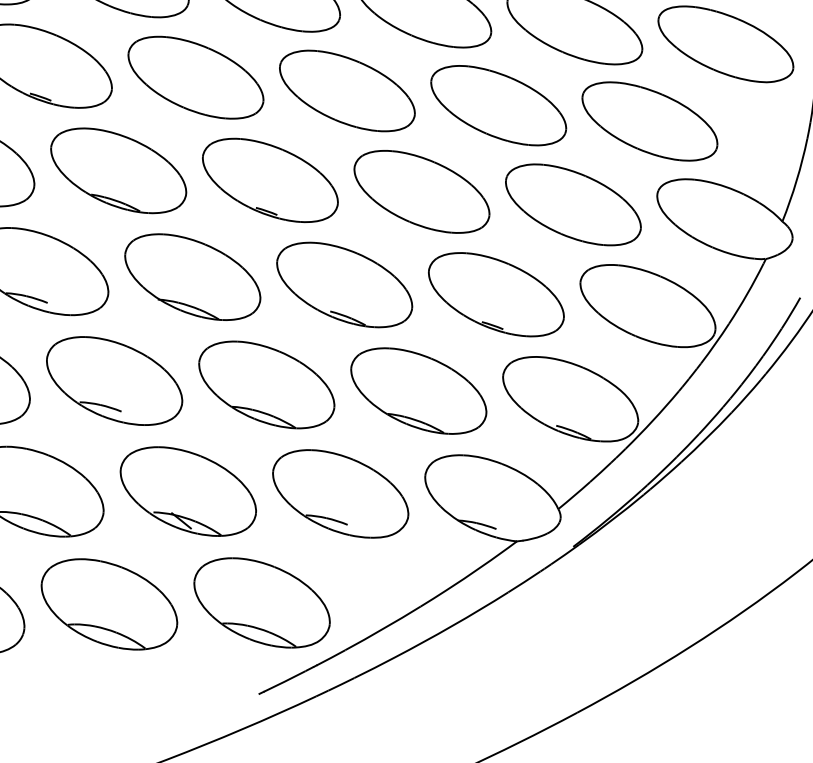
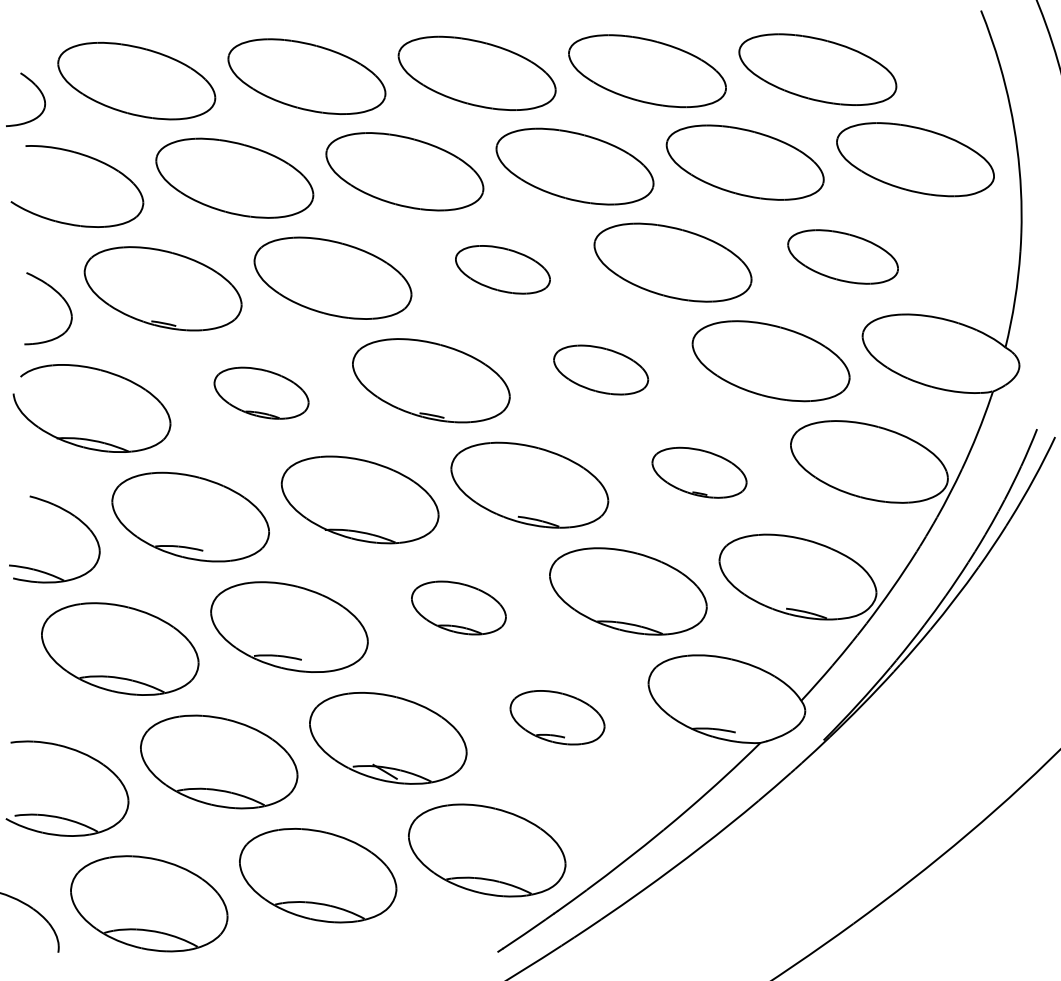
part: (346, 90) -> (502, 269), size x0.6
part: (649, 121) -> (842, 256), size x0.7
part: (118, 170) -> (261, 392), size x0.6
part: (421, 191) -> (600, 369), size x0.6
part: (496, 294) -> (699, 472), size x0.6
part: (266, 384) -> (458, 607), size x0.6
part: (340, 493) -> (557, 717), size x0.6

